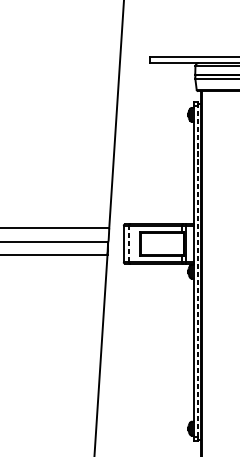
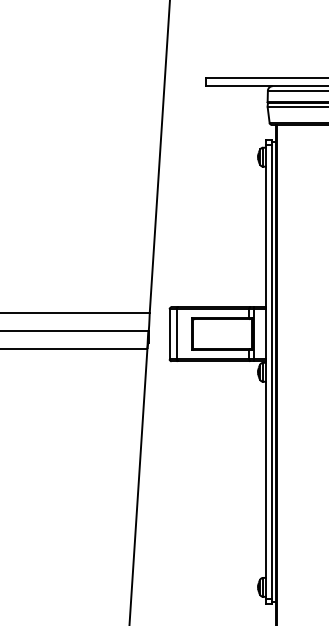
line: (128, 243) -> (176, 333), dashed -> solid
line: (198, 271) -> (271, 371), dashed -> solid

